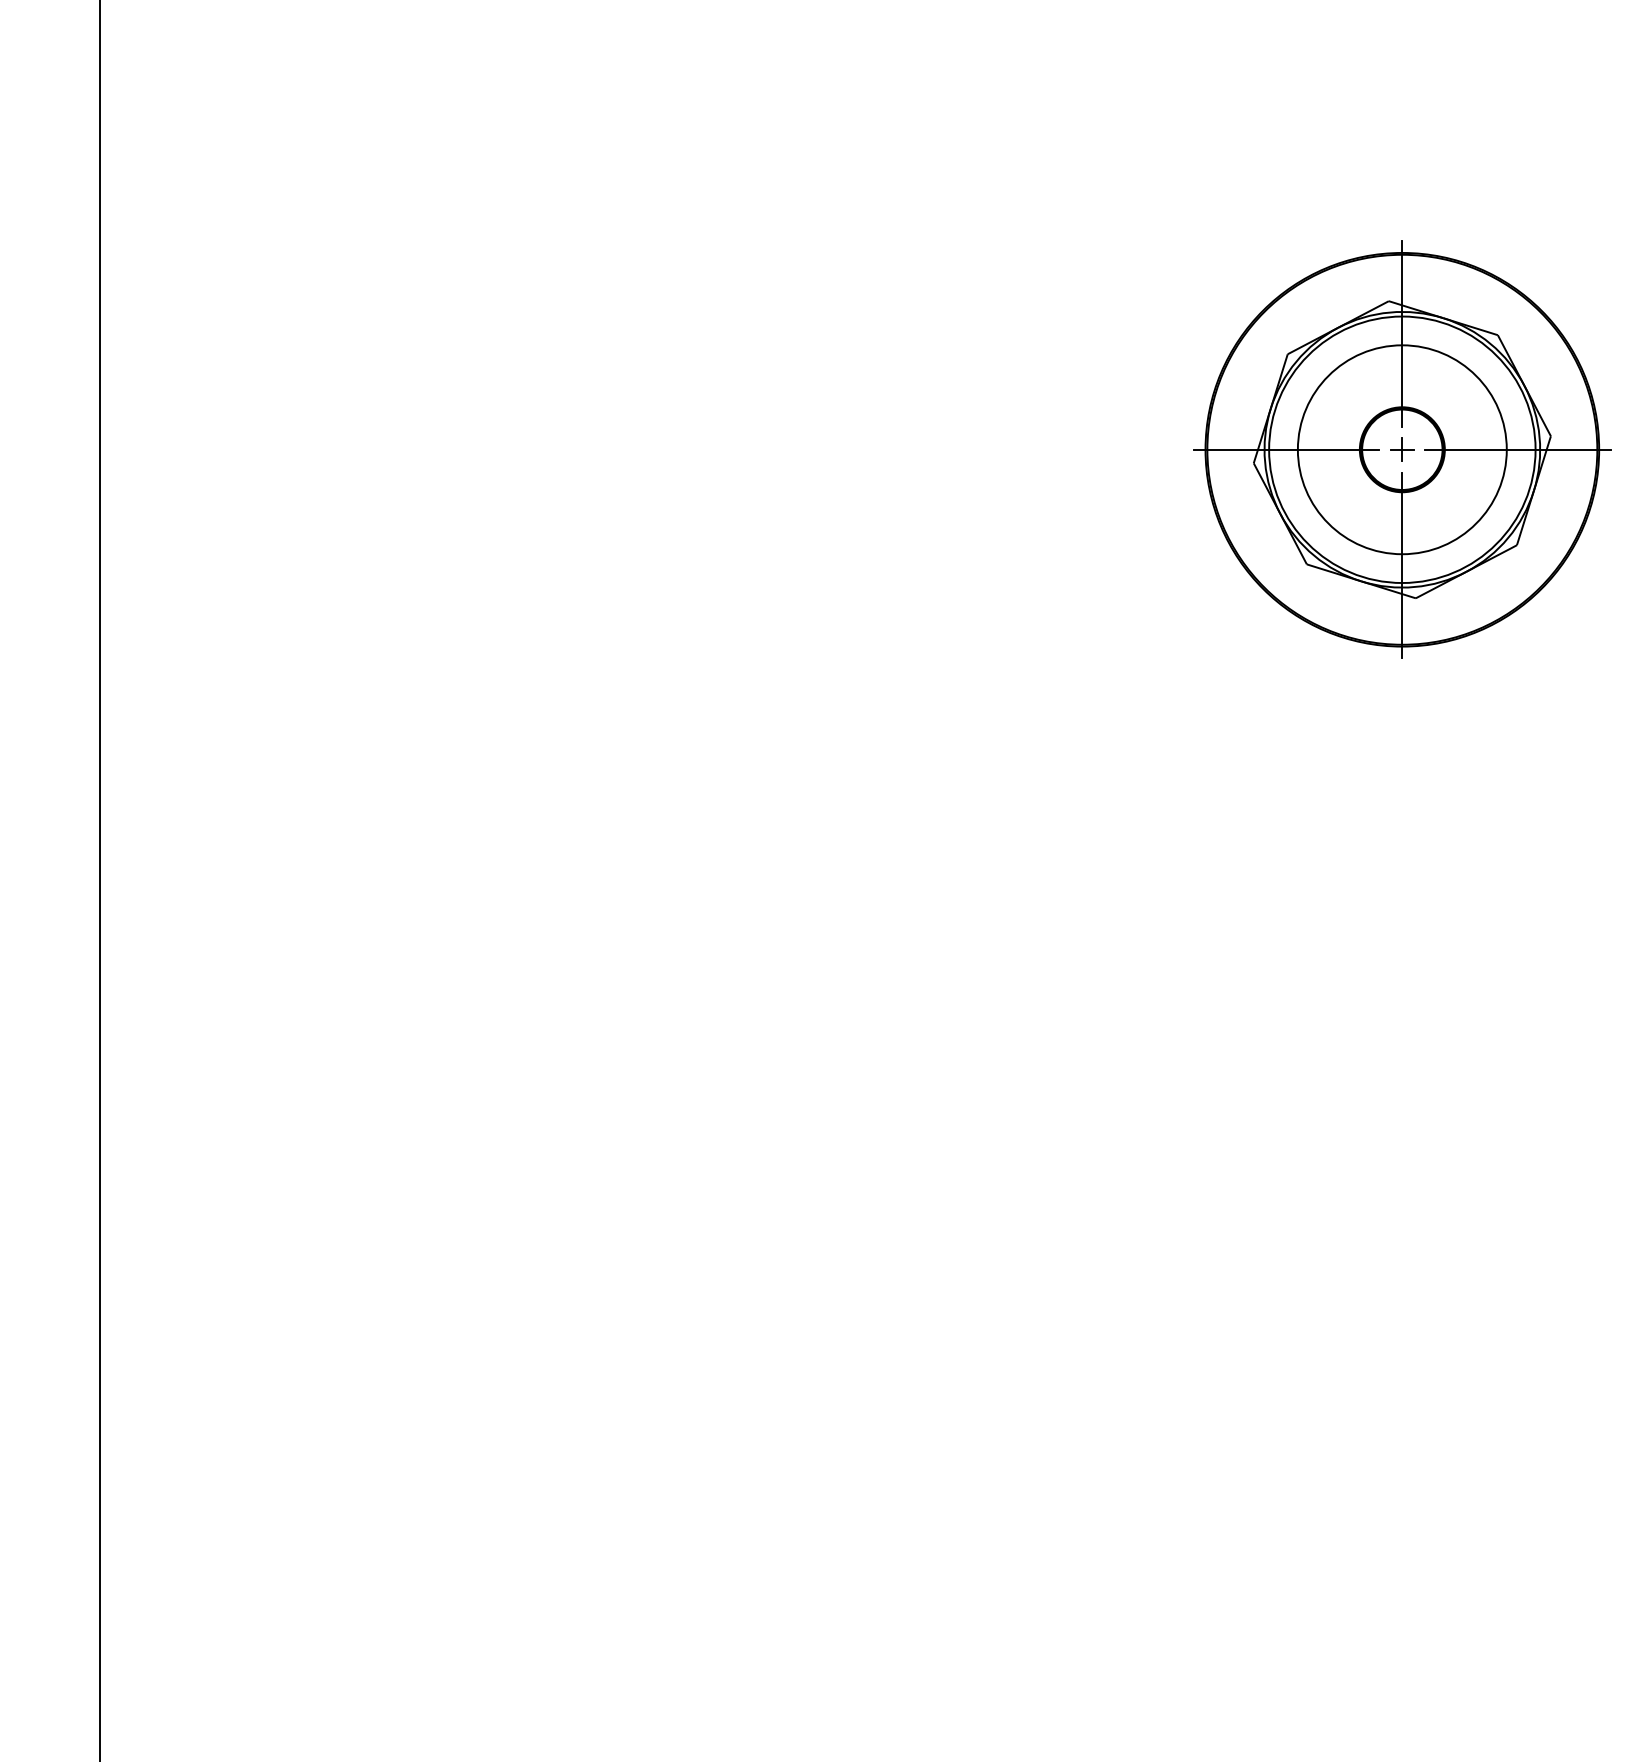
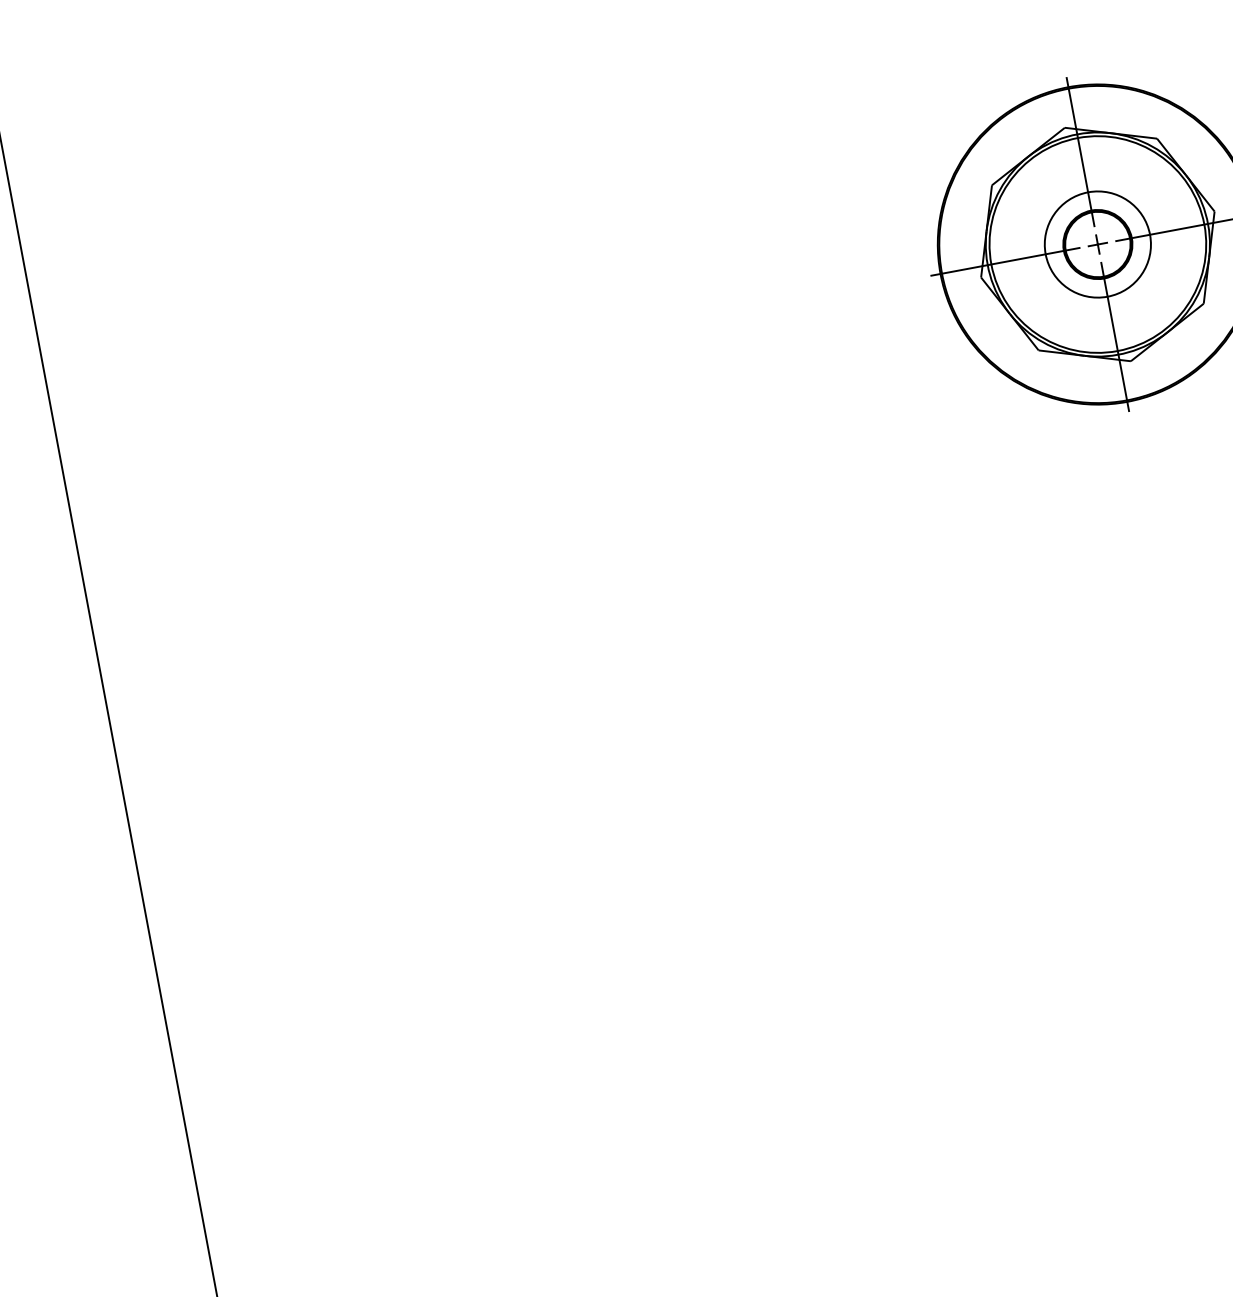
circle: (1402, 449) -> (1097, 244), size x0.62

